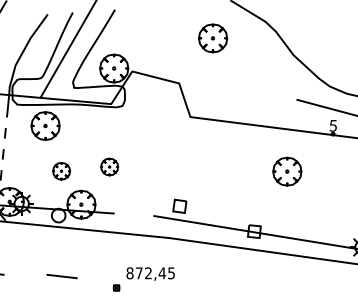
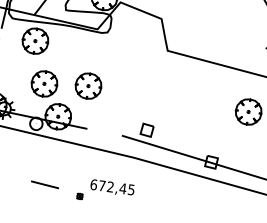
part: (109, 166) -> (88, 85), size x1.67
part: (61, 171) -> (44, 84), size x1.67
text: (129, 273) -> (93, 184), 872,45 -> 672,45
line: (61, 276) -> (44, 184), moved

